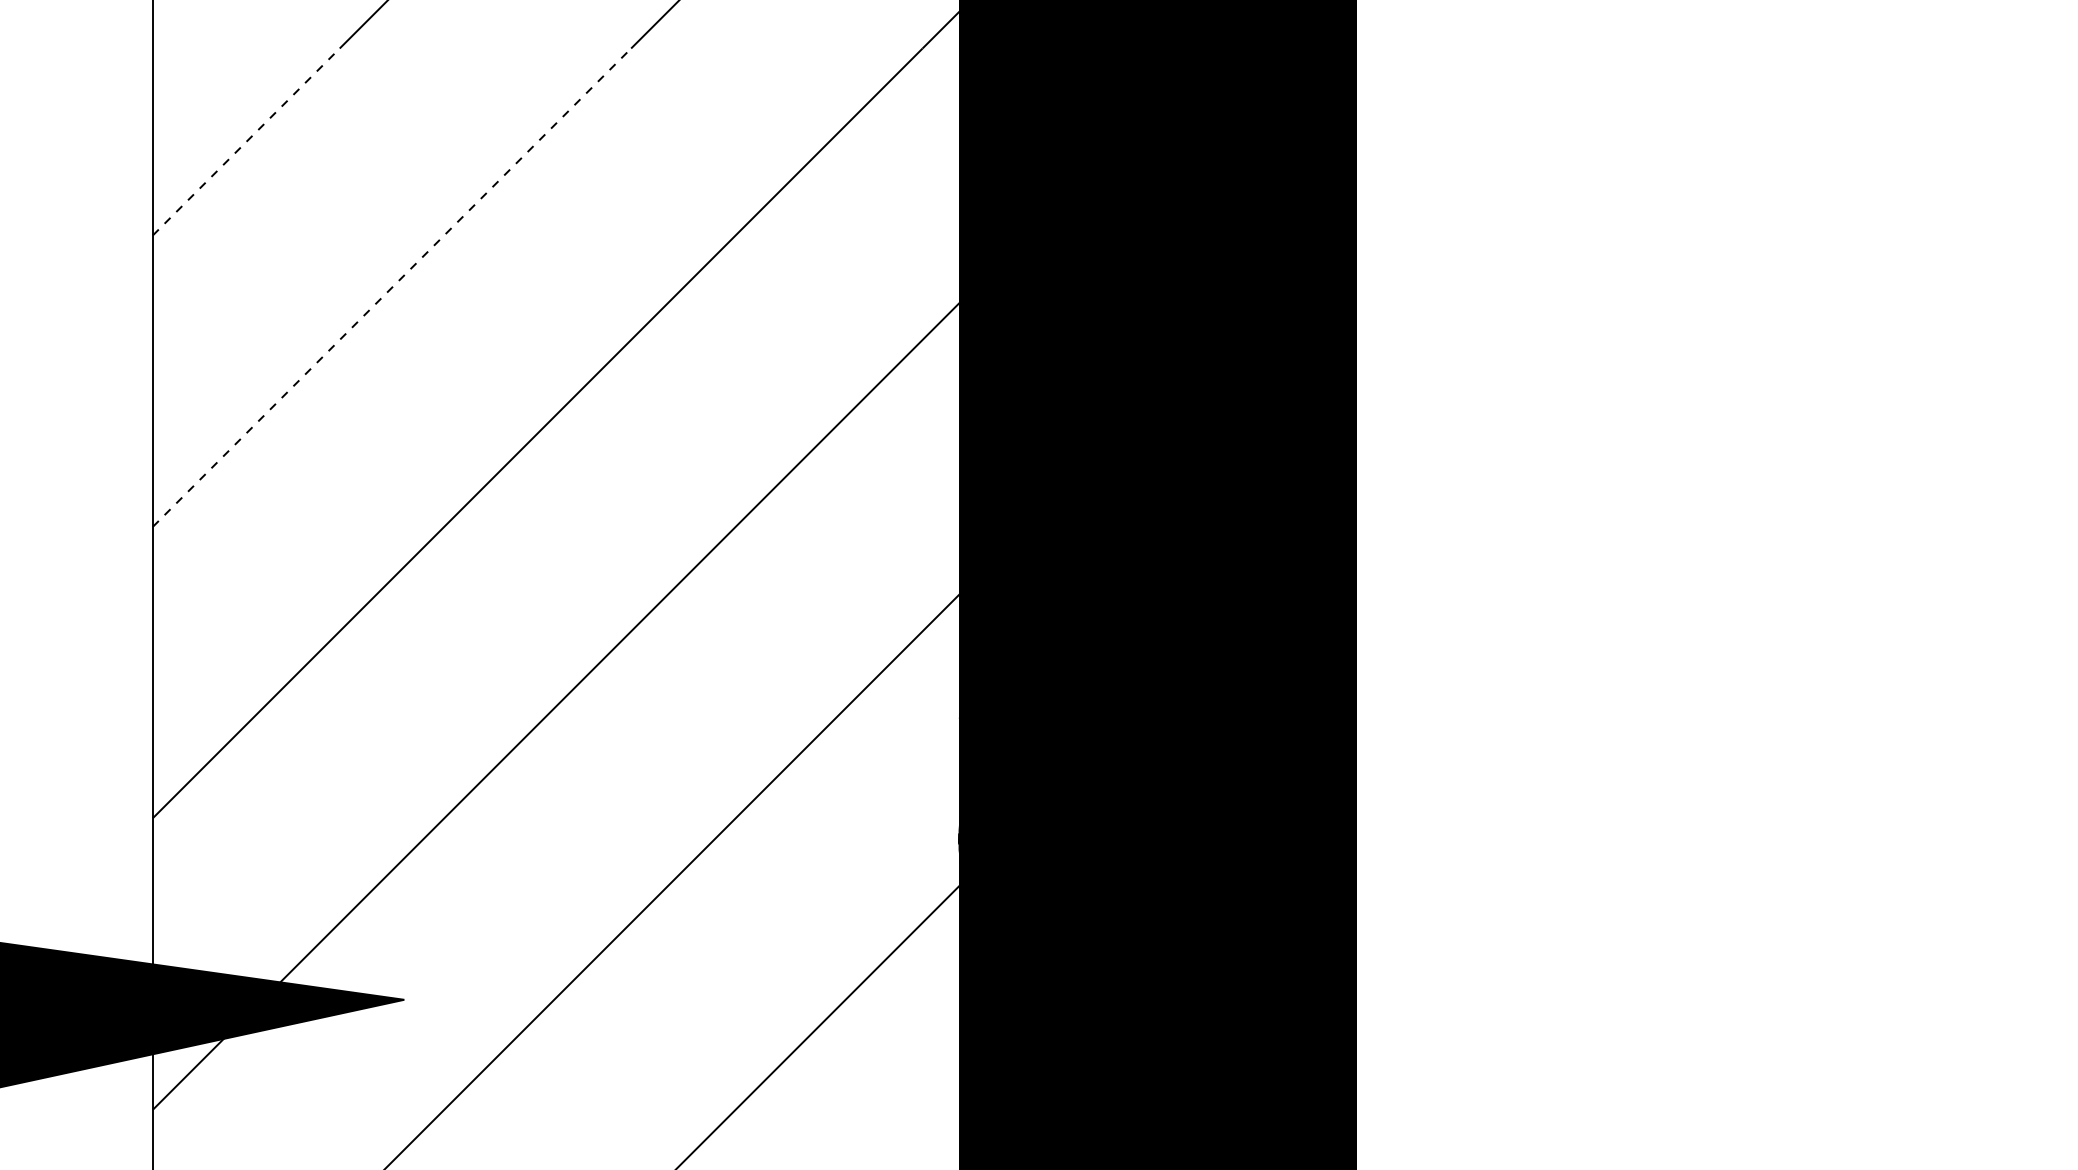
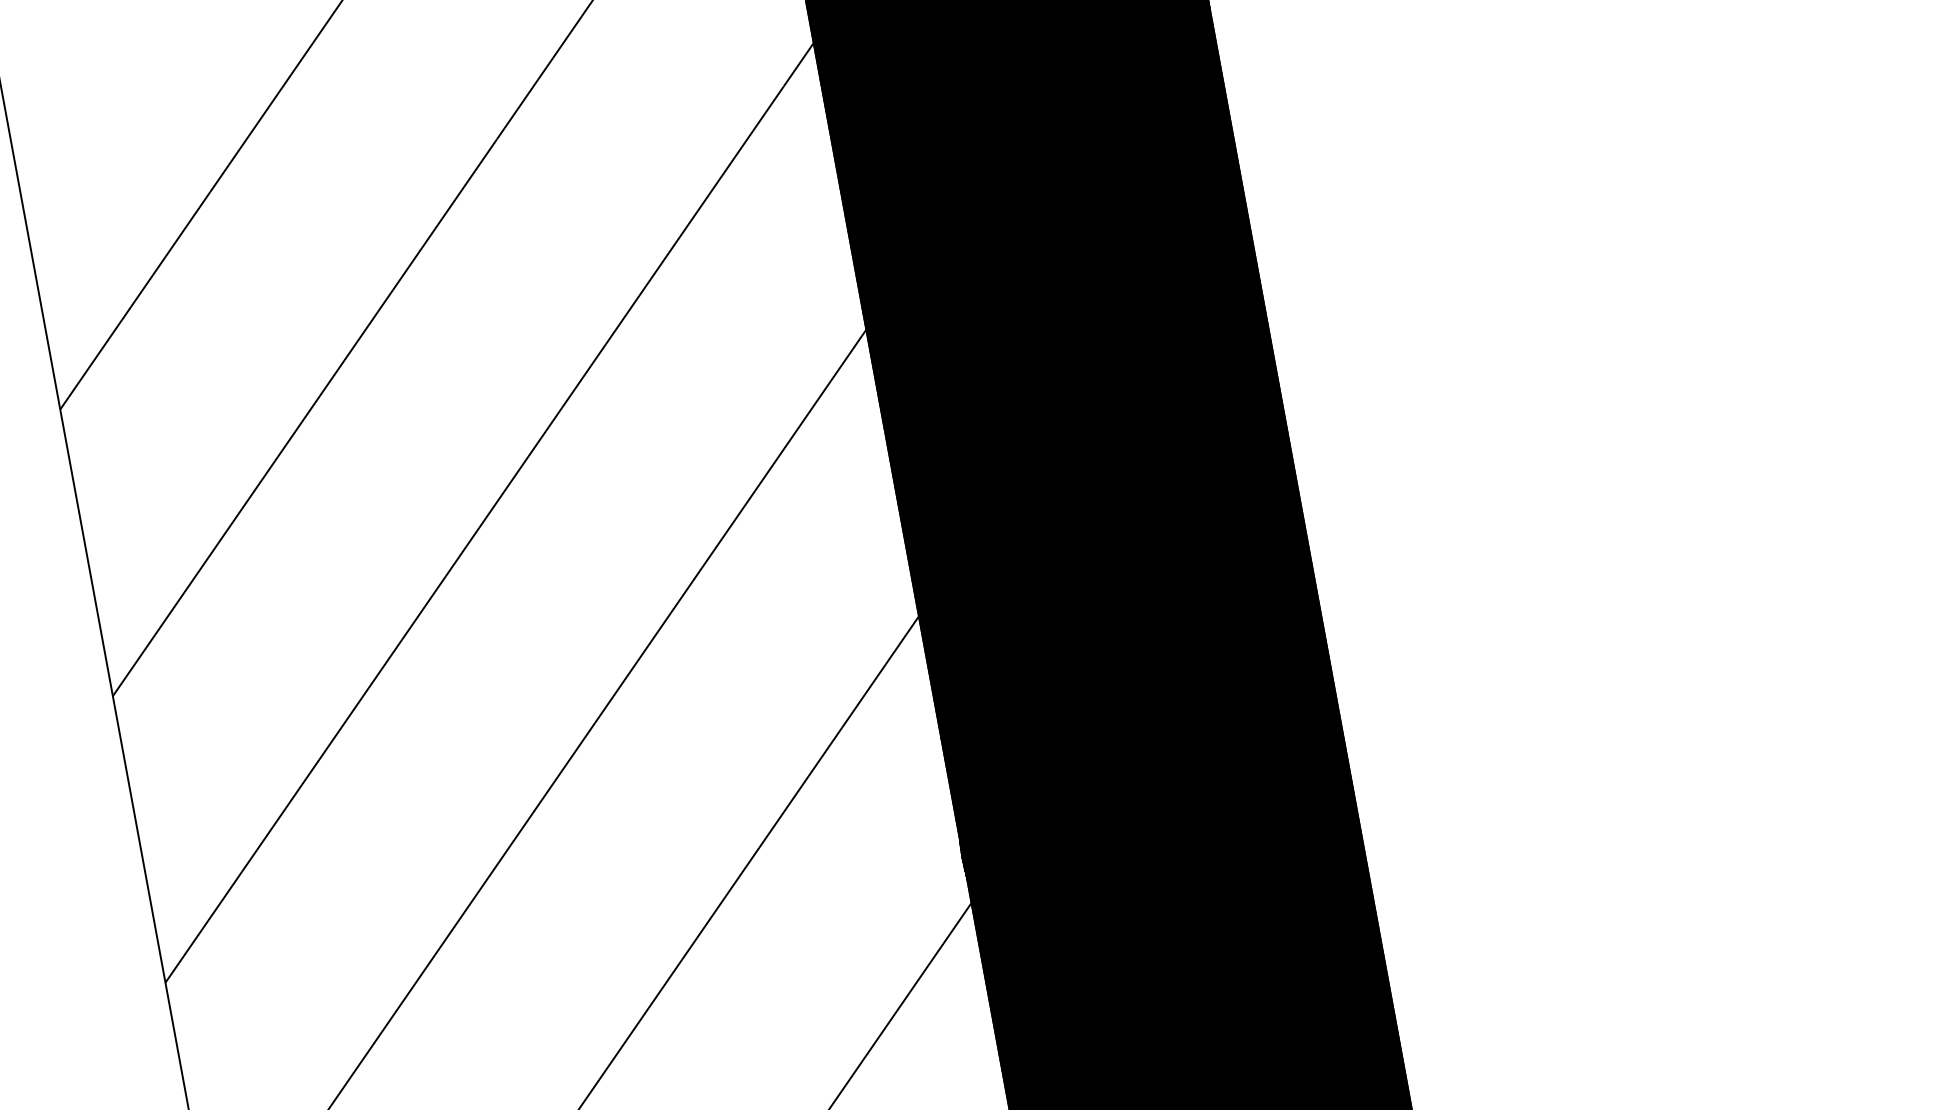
line: (246, 141) -> (135, 300), dashed -> solid
line: (392, 287) -> (305, 417), dashed -> solid

